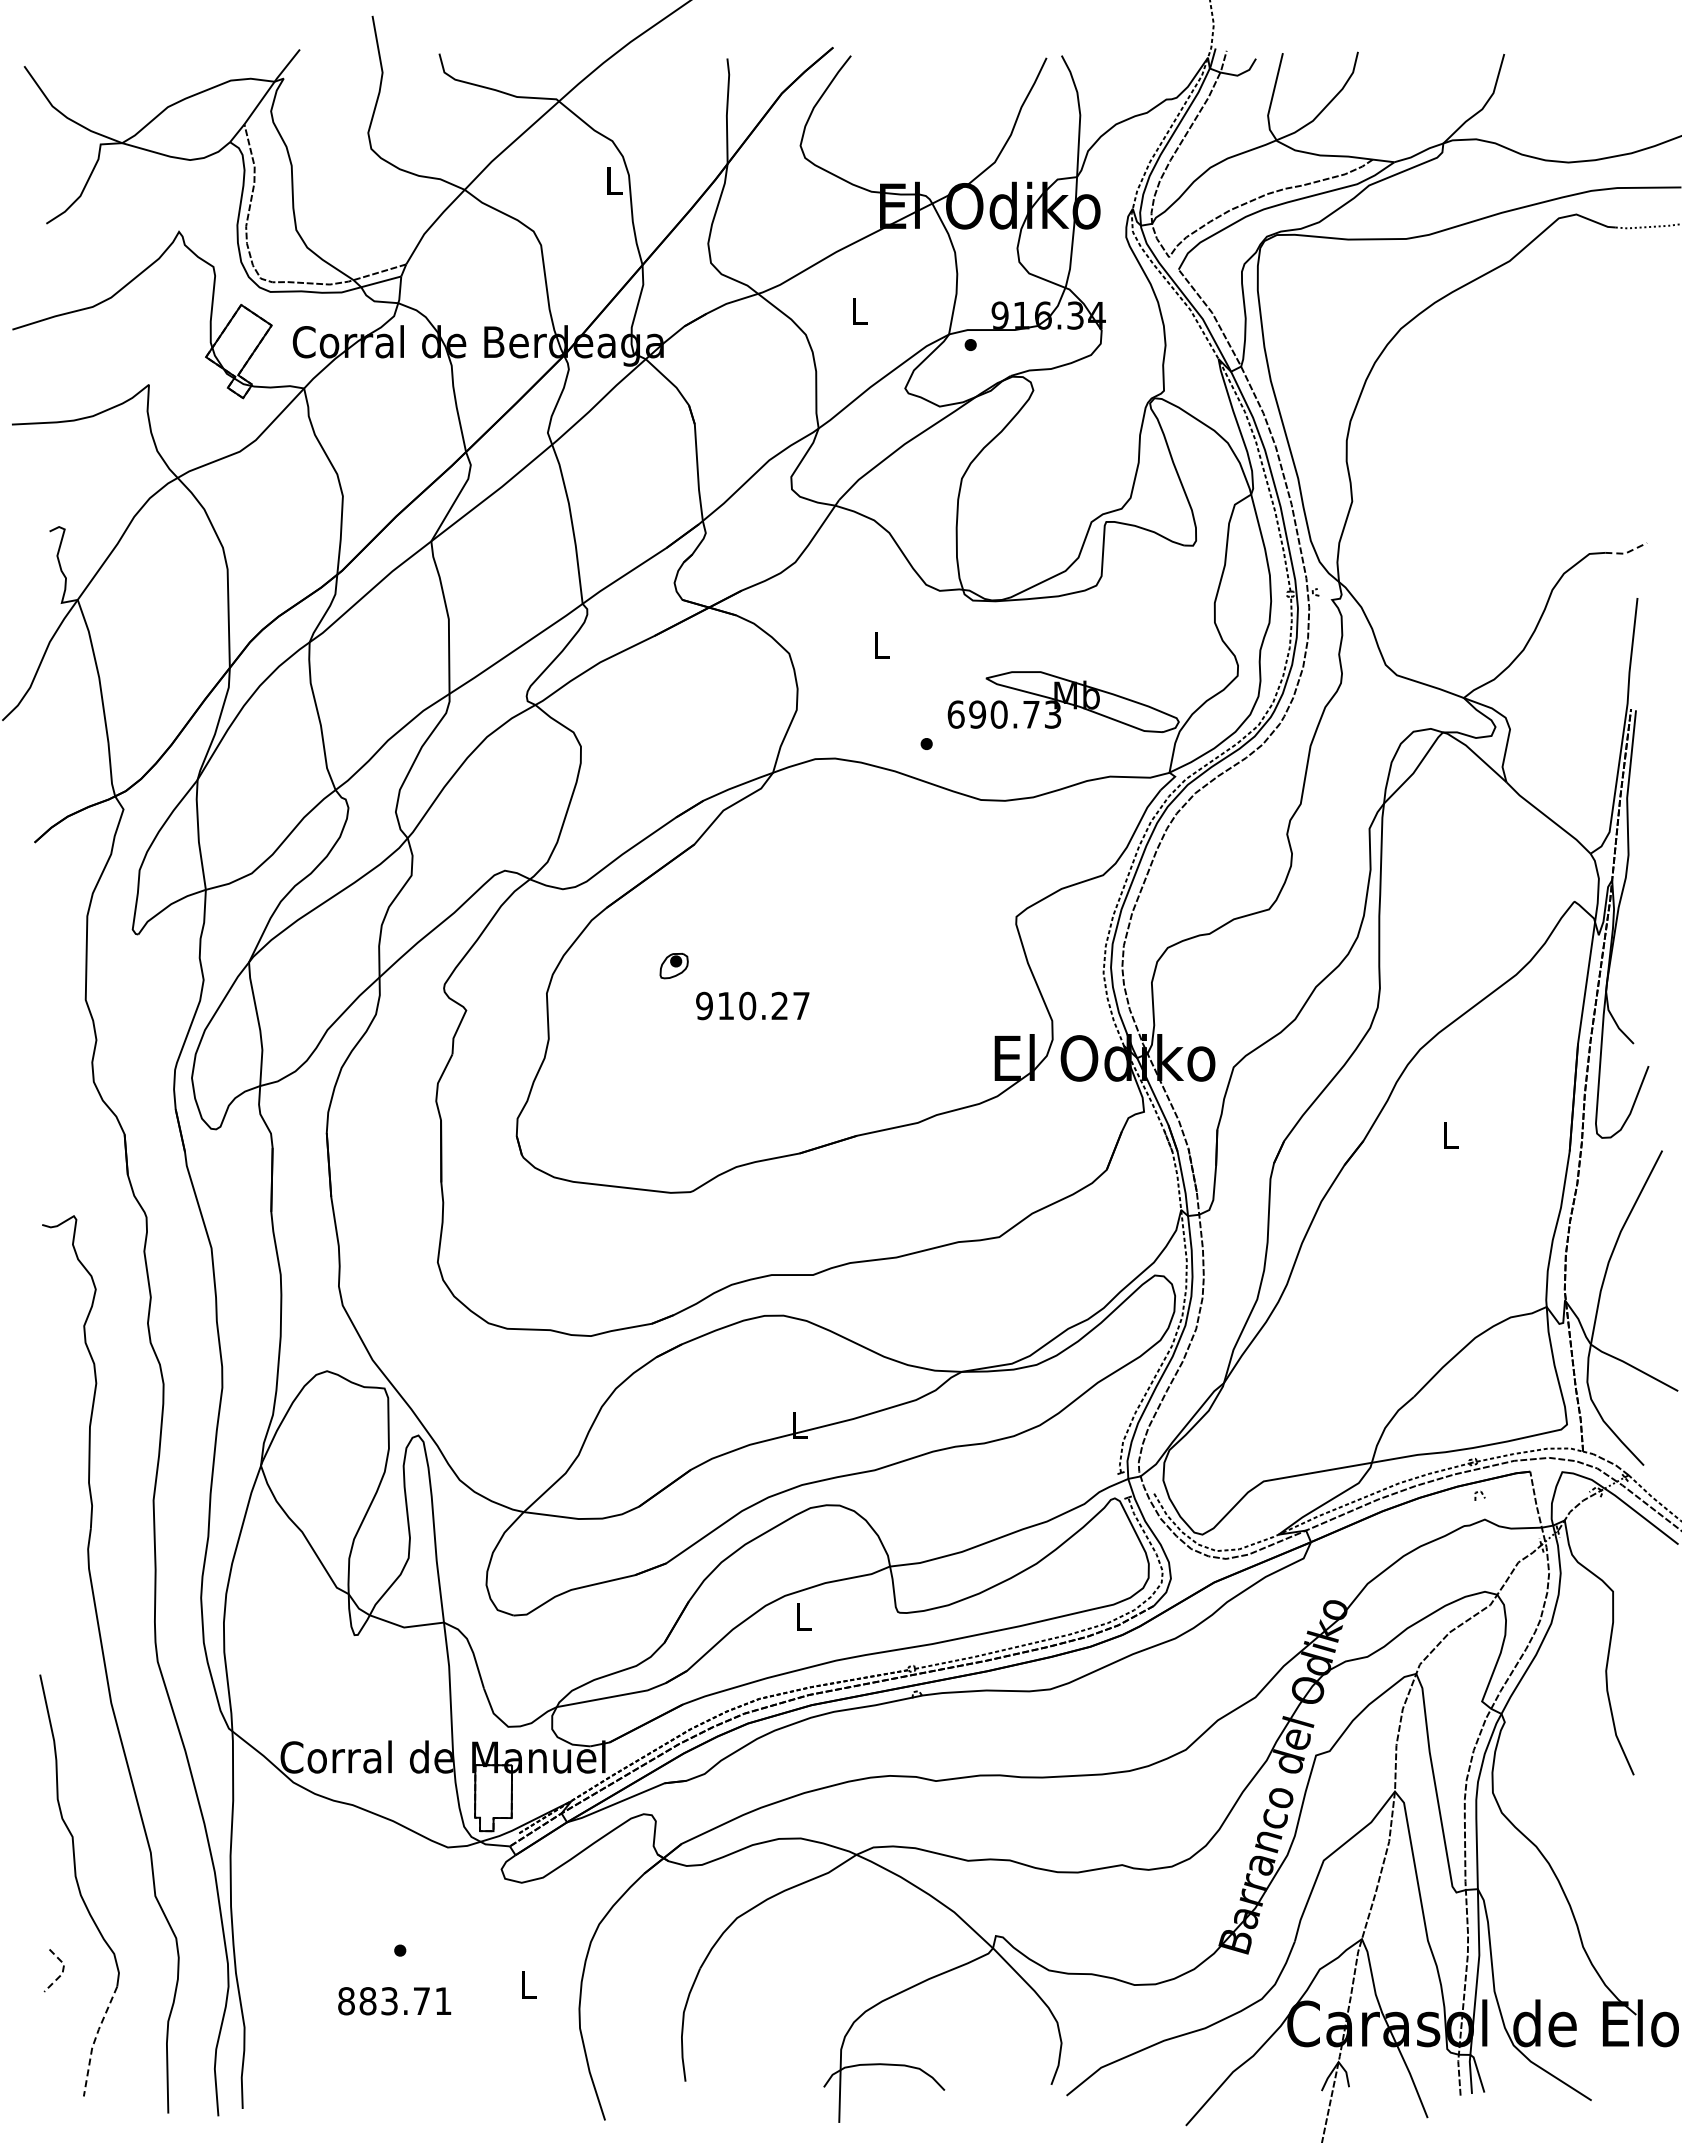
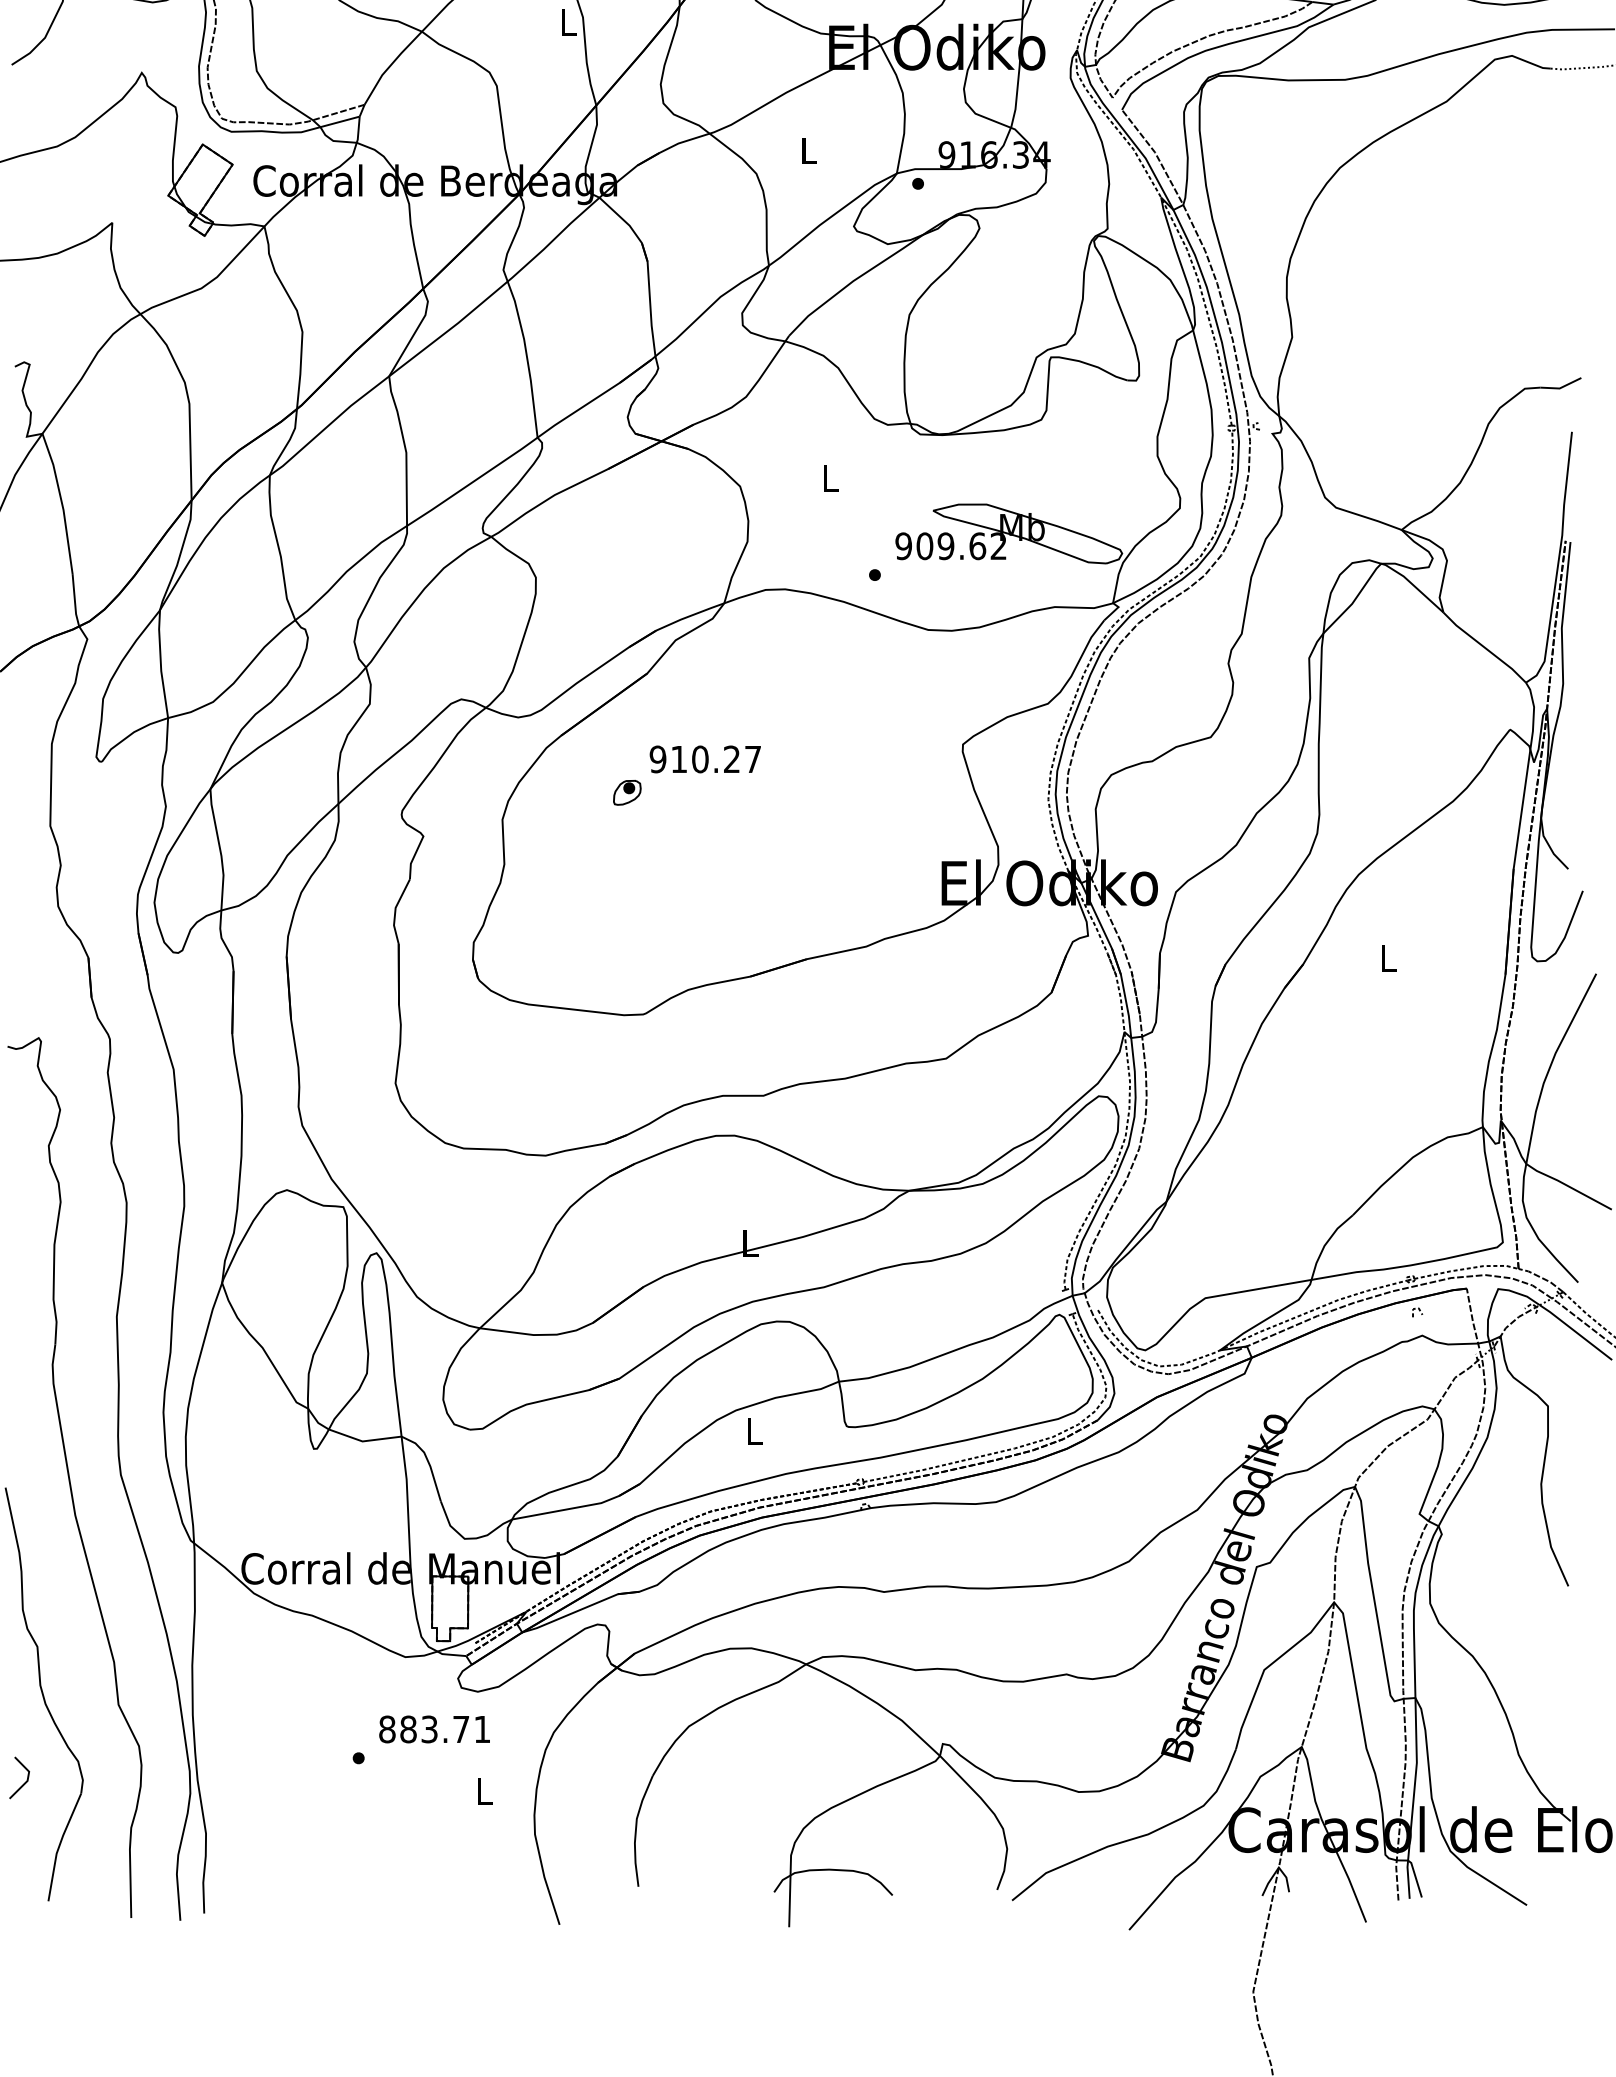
line: (1626, 552) -> (1561, 387), dashed -> solid
text: (1004, 714) -> (951, 546), 690.73 -> 909.62
text: (752, 1005) -> (705, 758), moved
line: (62, 1971) -> (27, 1778), dashed -> solid
text: (394, 2001) -> (434, 1729), moved
line: (94, 2040) -> (58, 1846), dashed -> solid

